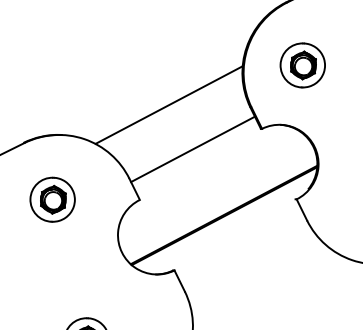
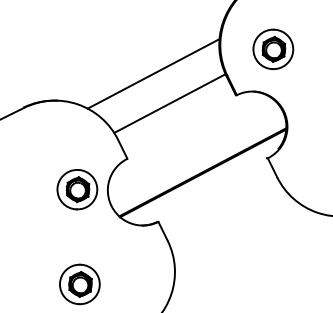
part: (302, 65) -> (273, 49), moved
line: (192, 149) -> (169, 103), moved
part: (52, 199) -> (77, 189), moved

